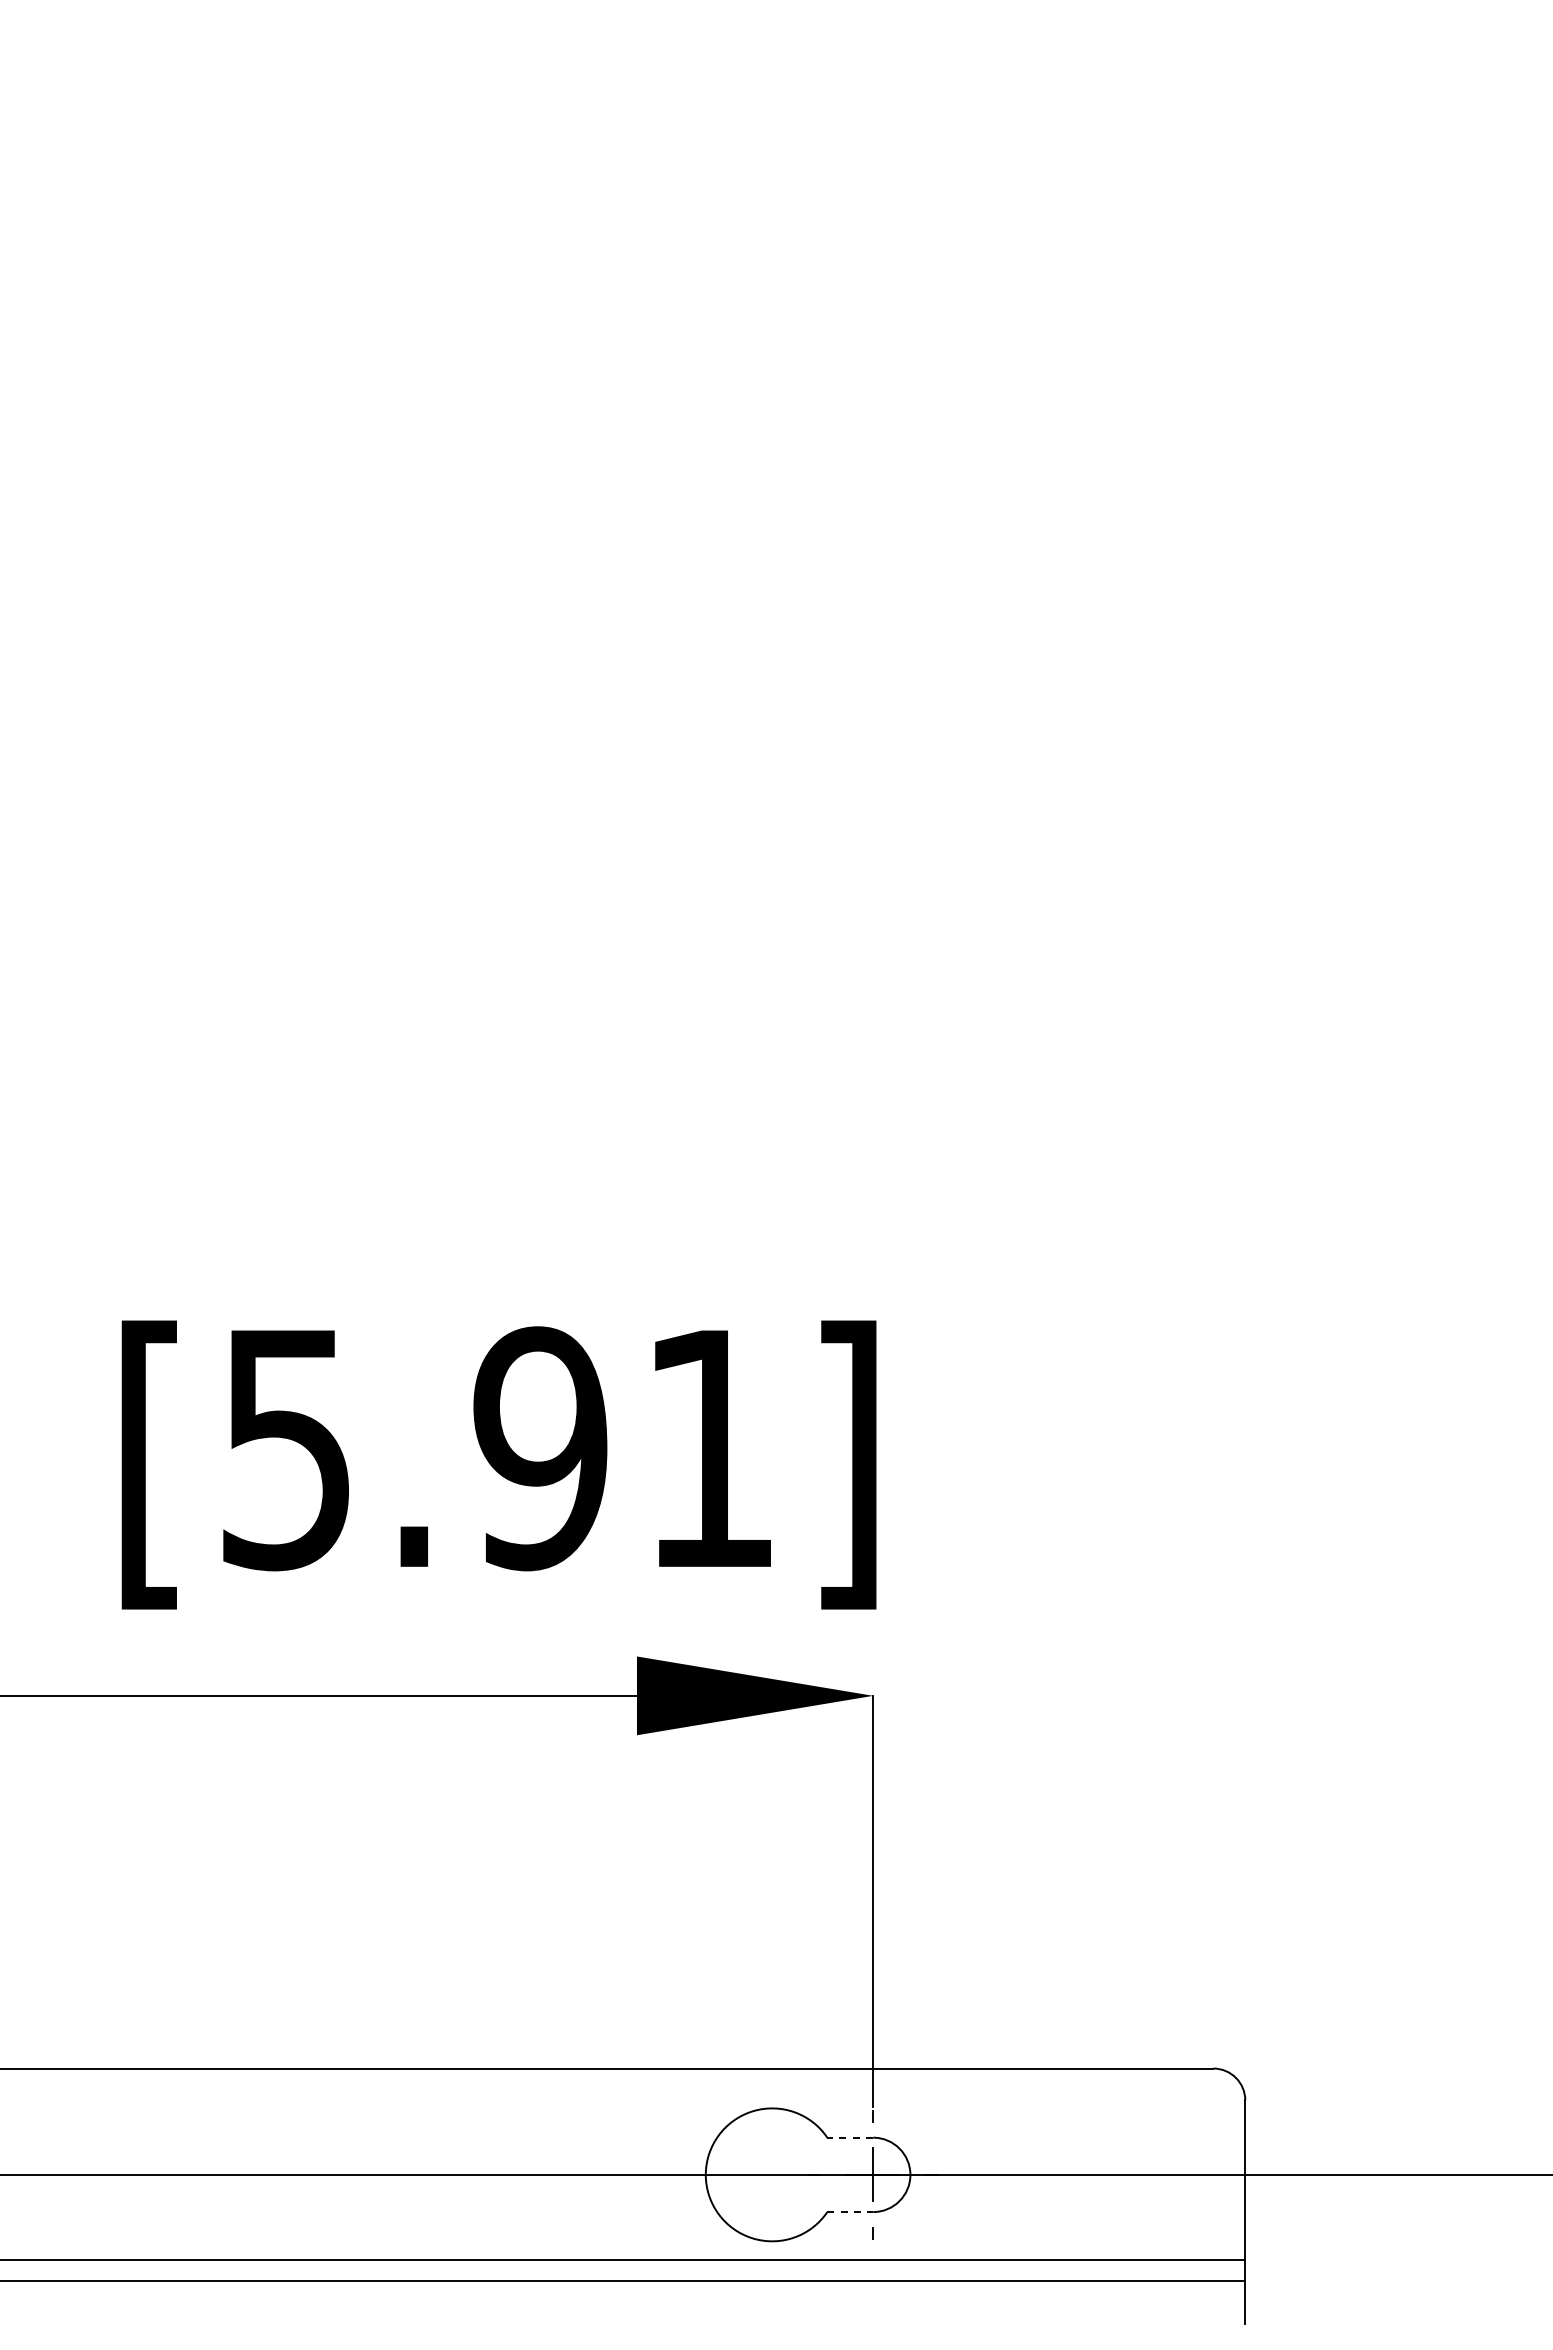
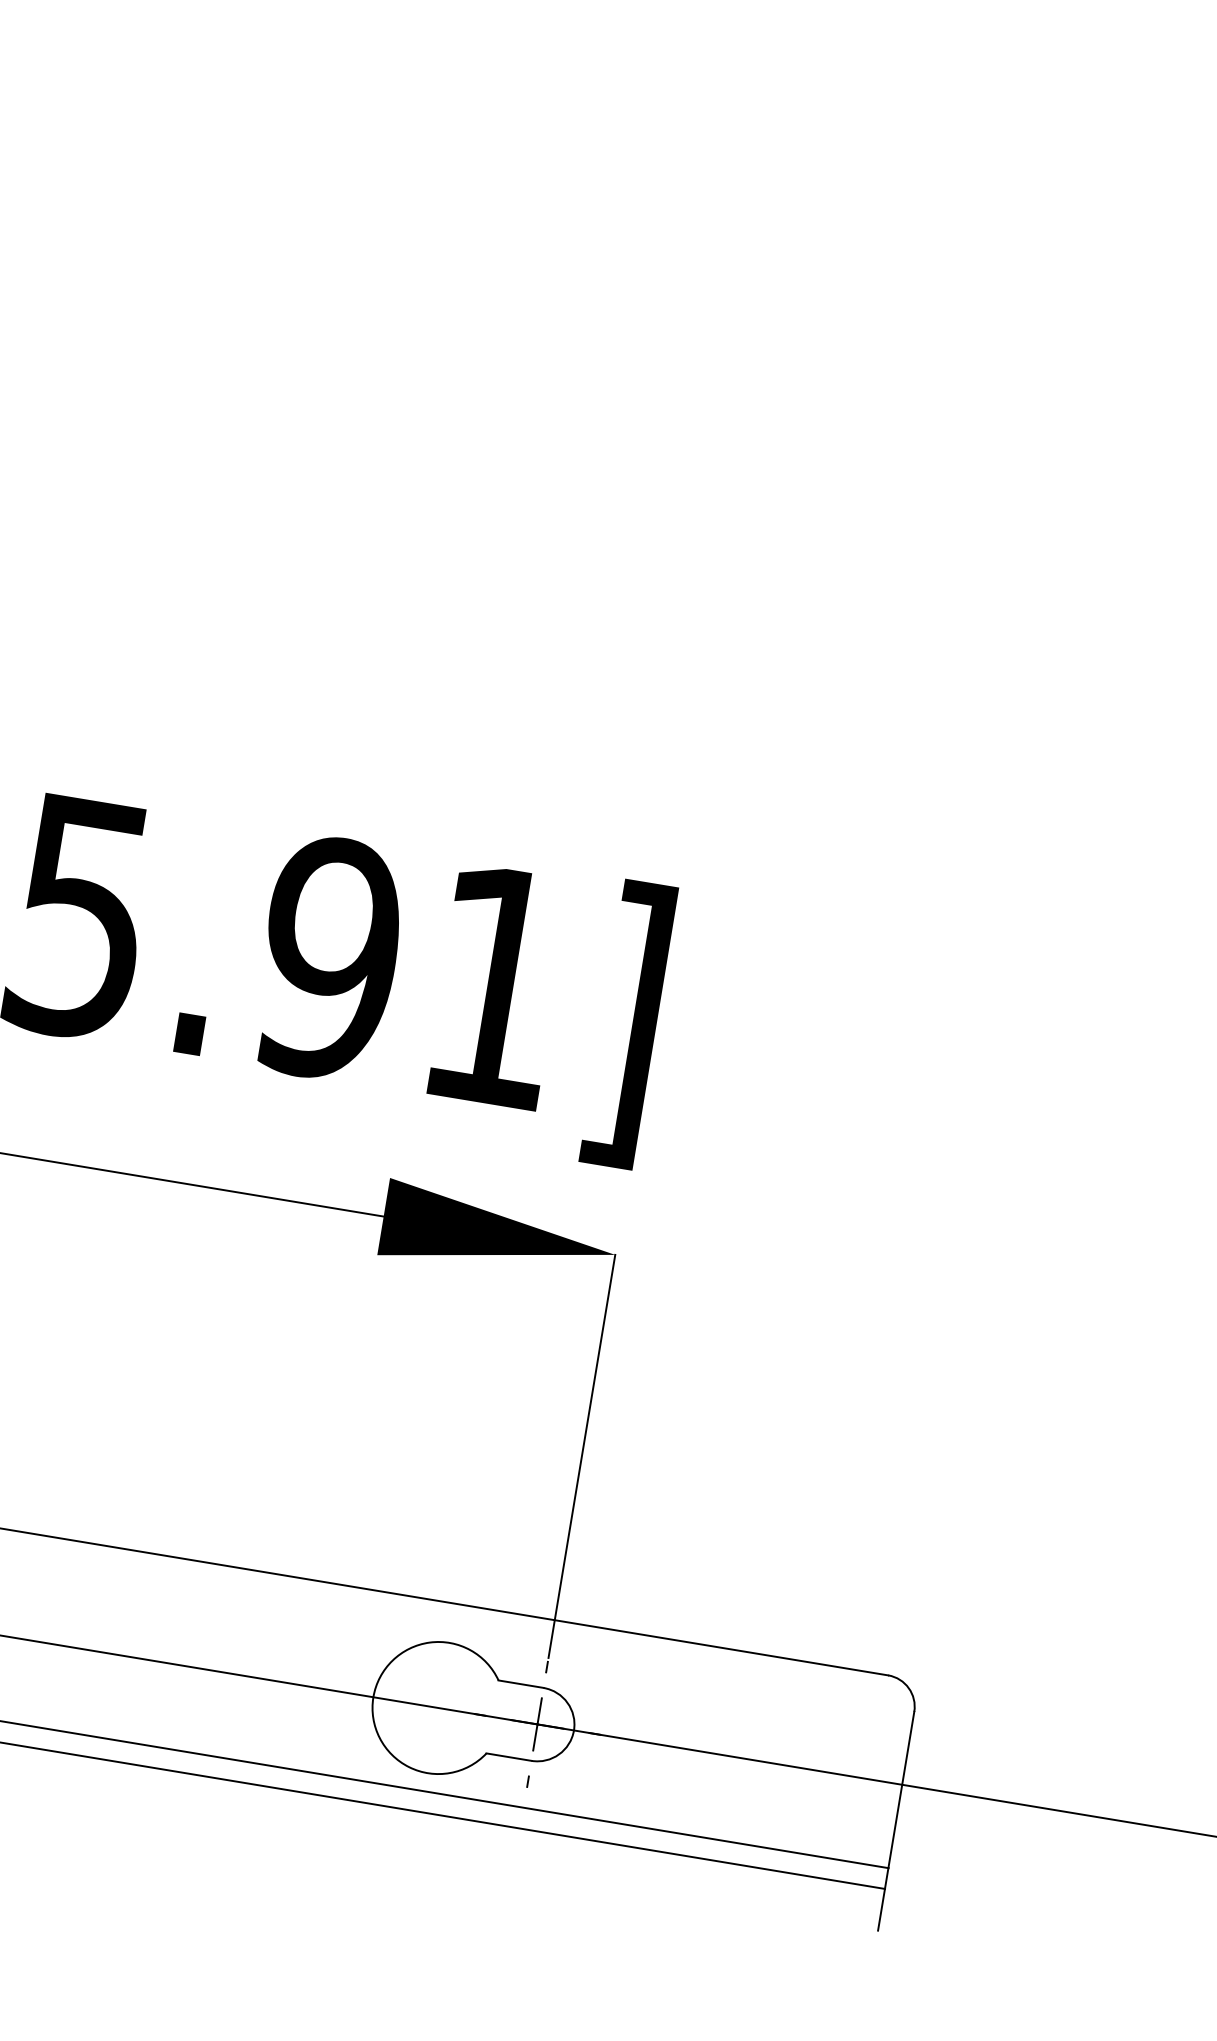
line: (850, 2137) -> (521, 1684), dashed -> solid
line: (850, 2212) -> (509, 1757), dashed -> solid

